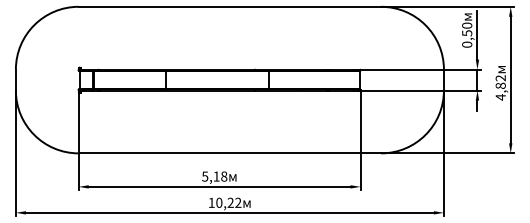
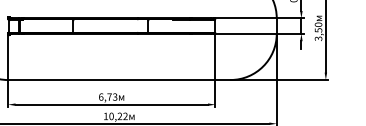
text: (500, 87) -> (318, 31), 4,82 -> 3,50
text: (214, 176) -> (108, 97), 5,18 -> 6,73

